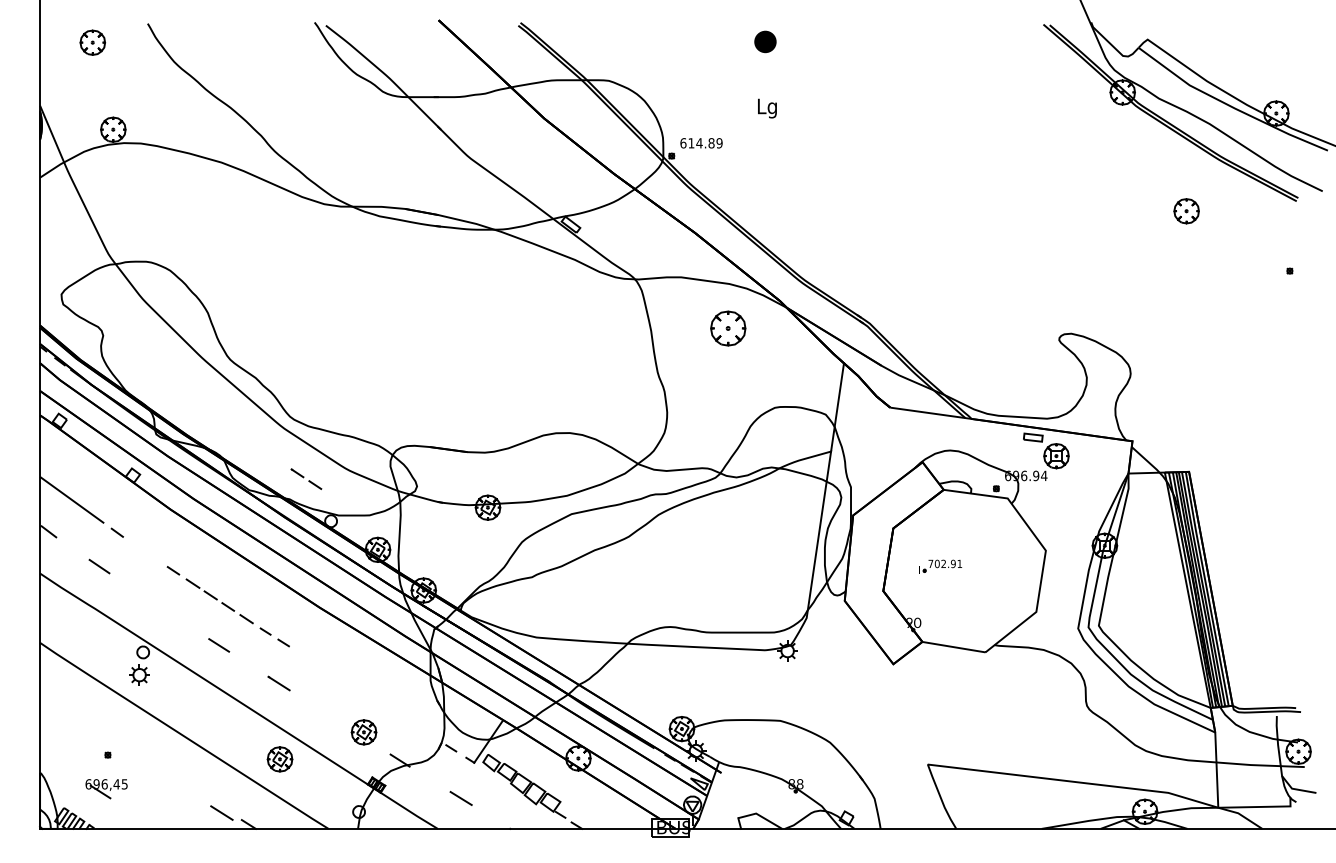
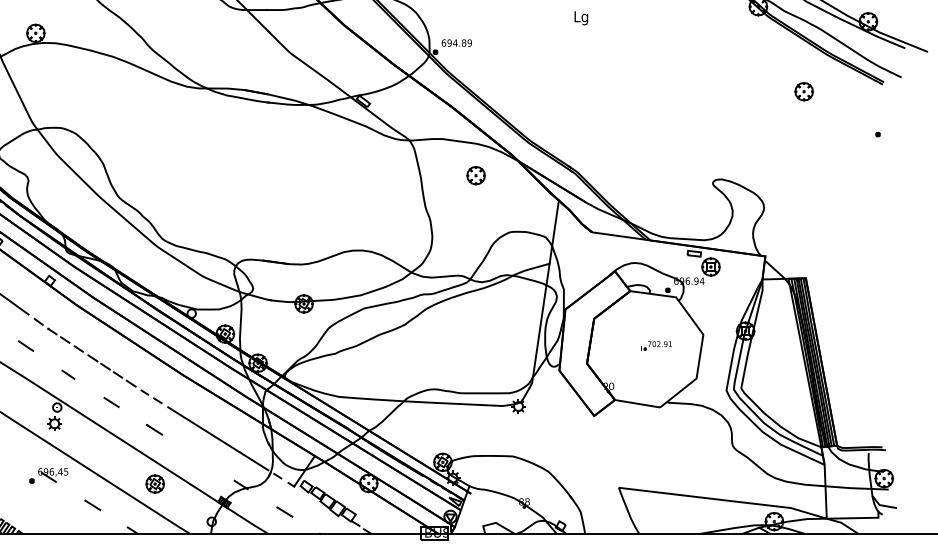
text: (767, 108) -> (581, 18), moved
text: (691, 143) -> (449, 43), 614.89 -> 694.89
part: (728, 328) -> (476, 175), size x0.71
line: (304, 477) -> (57, 334), moved
part: (940, 566) -> (656, 346), moved
line: (158, 606) -> (68, 374), added
line: (368, 696) -> (218, 439), added
part: (363, 732) -> (214, 464), removed
part: (106, 789) -> (53, 475), moved
line: (221, 812) -> (92, 504), moved

